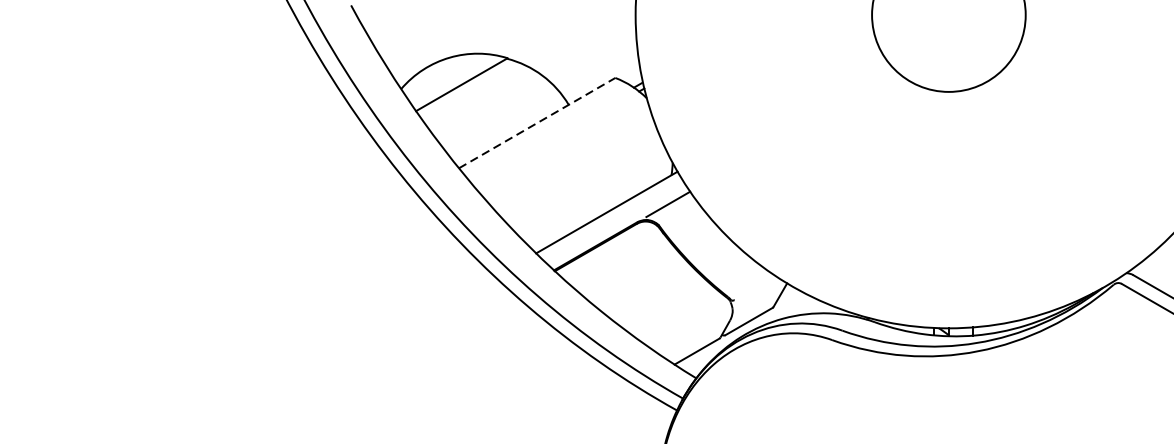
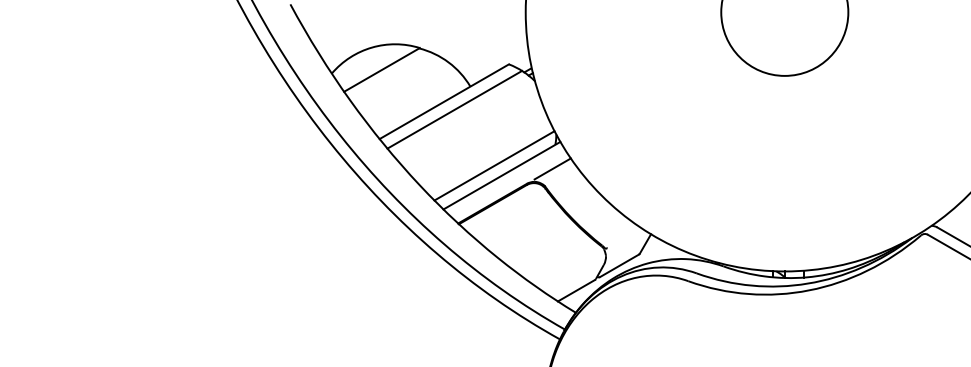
line: (537, 122) -> (444, 101), dashed -> solid
line: (549, 132) -> (454, 109), added
line: (597, 200) -> (494, 165), added

